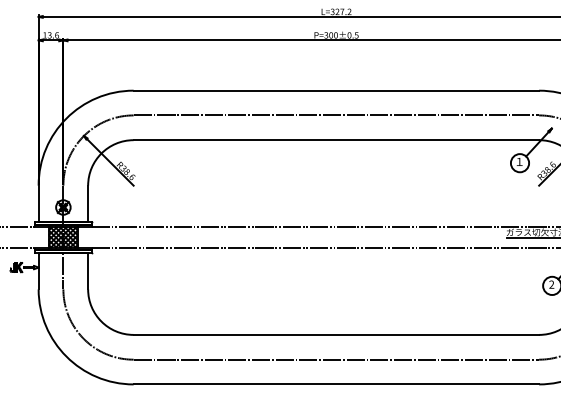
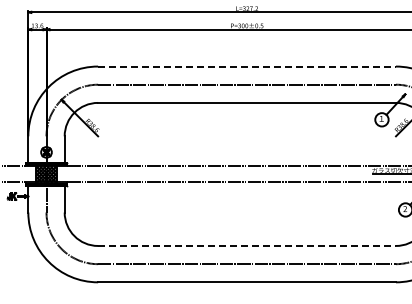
line: (336, 90) -> (247, 66), solid -> dashed
line: (336, 334) -> (247, 245), solid -> dashed

